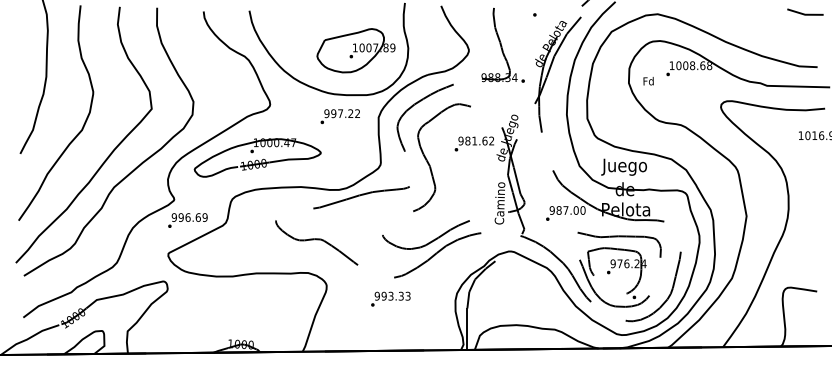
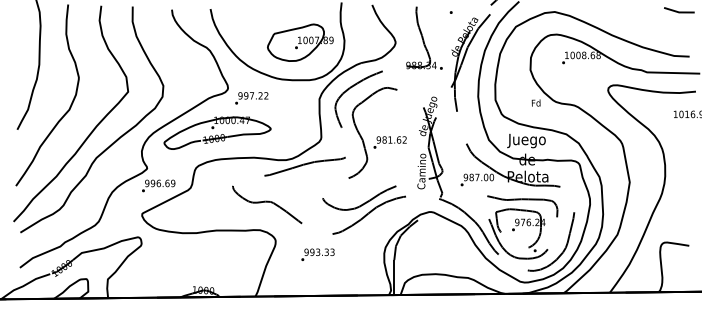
text: (648, 81) -> (536, 103), moved
text: (339, 116) -> (251, 98), moved
text: (473, 143) -> (389, 142), moved
text: (390, 298) -> (317, 254), moved

